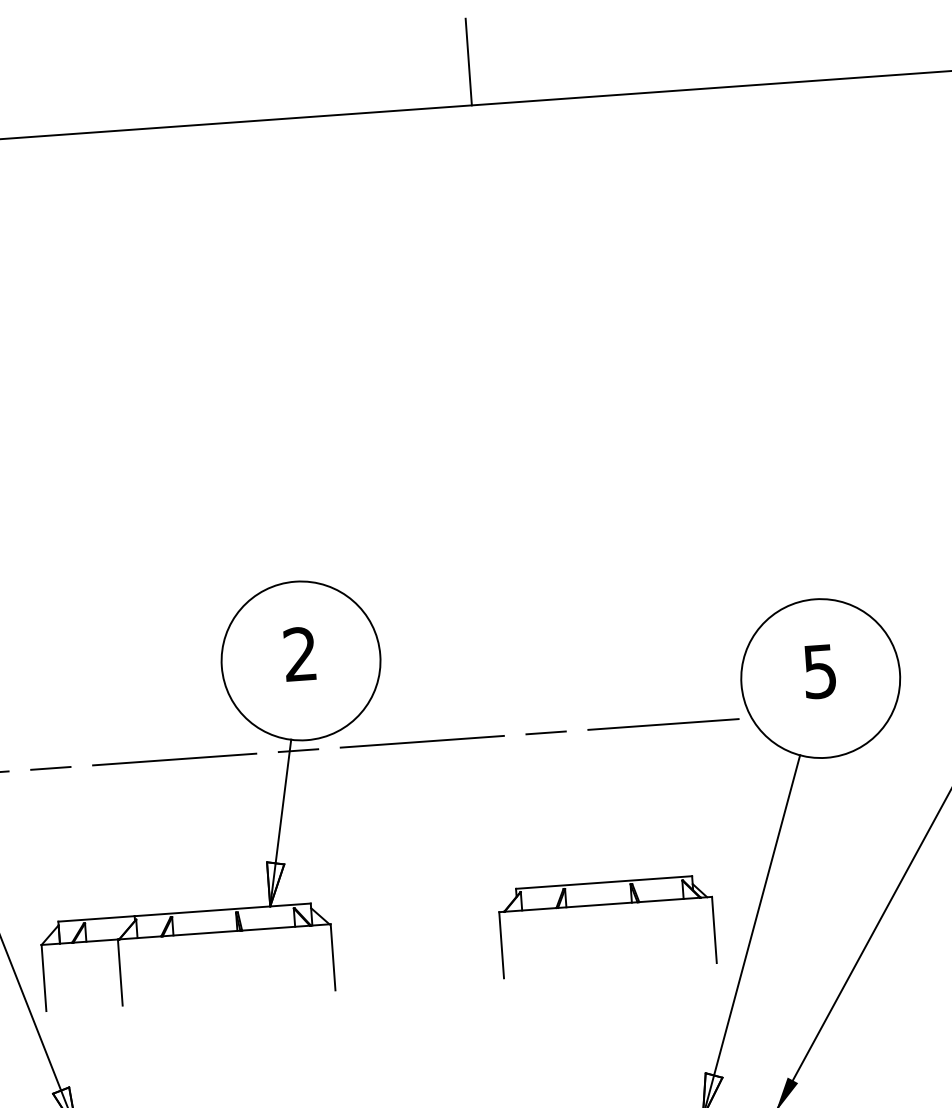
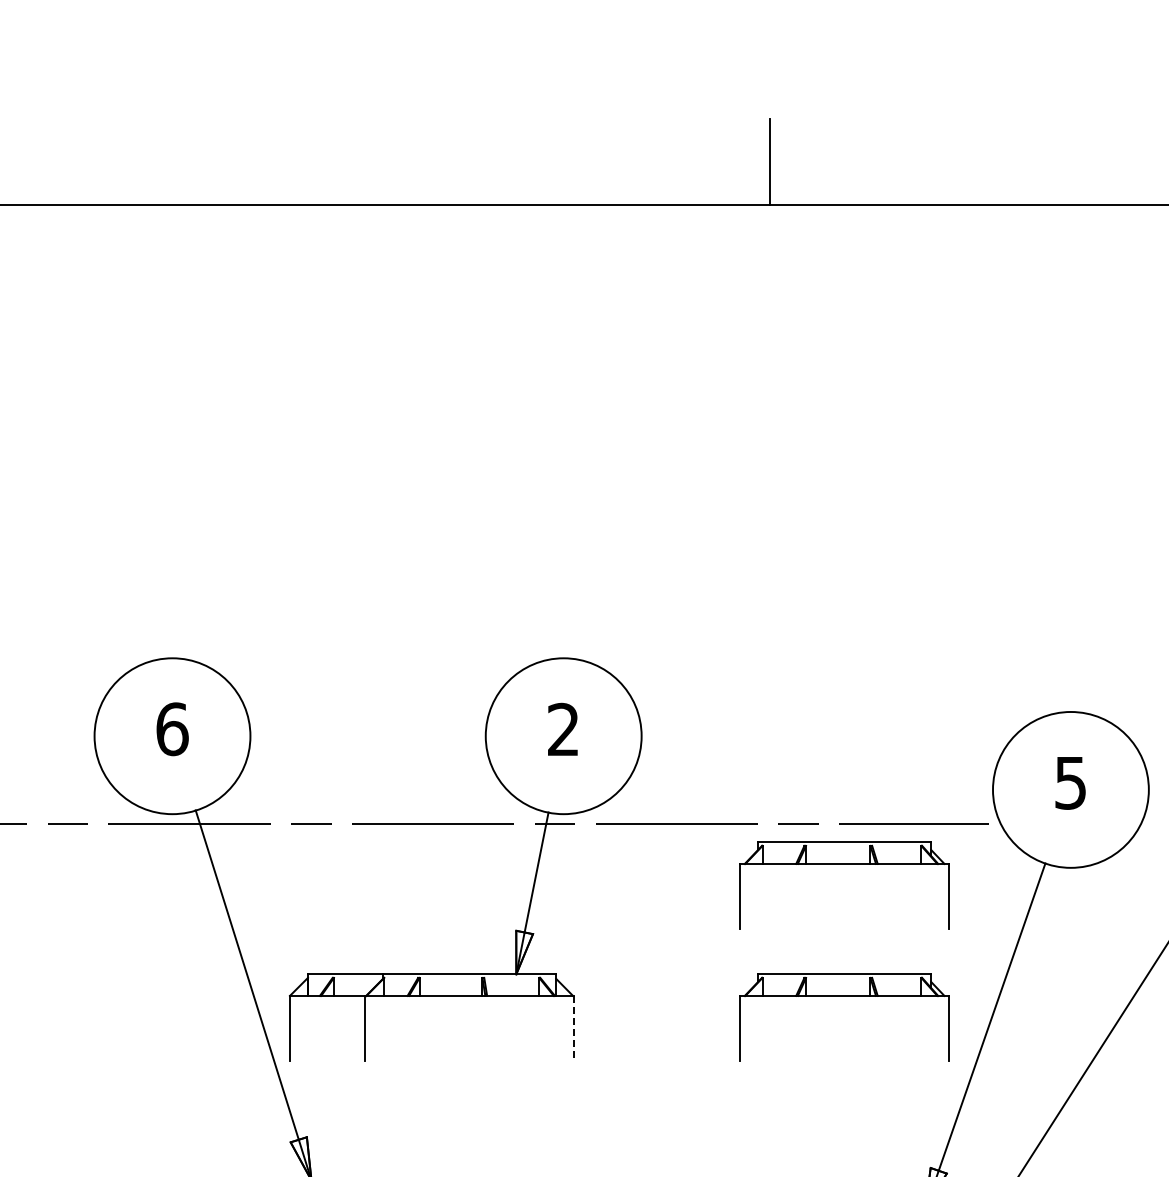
part: (595, 770) -> (844, 864), added
line: (333, 957) -> (574, 1028), solid -> dashed

